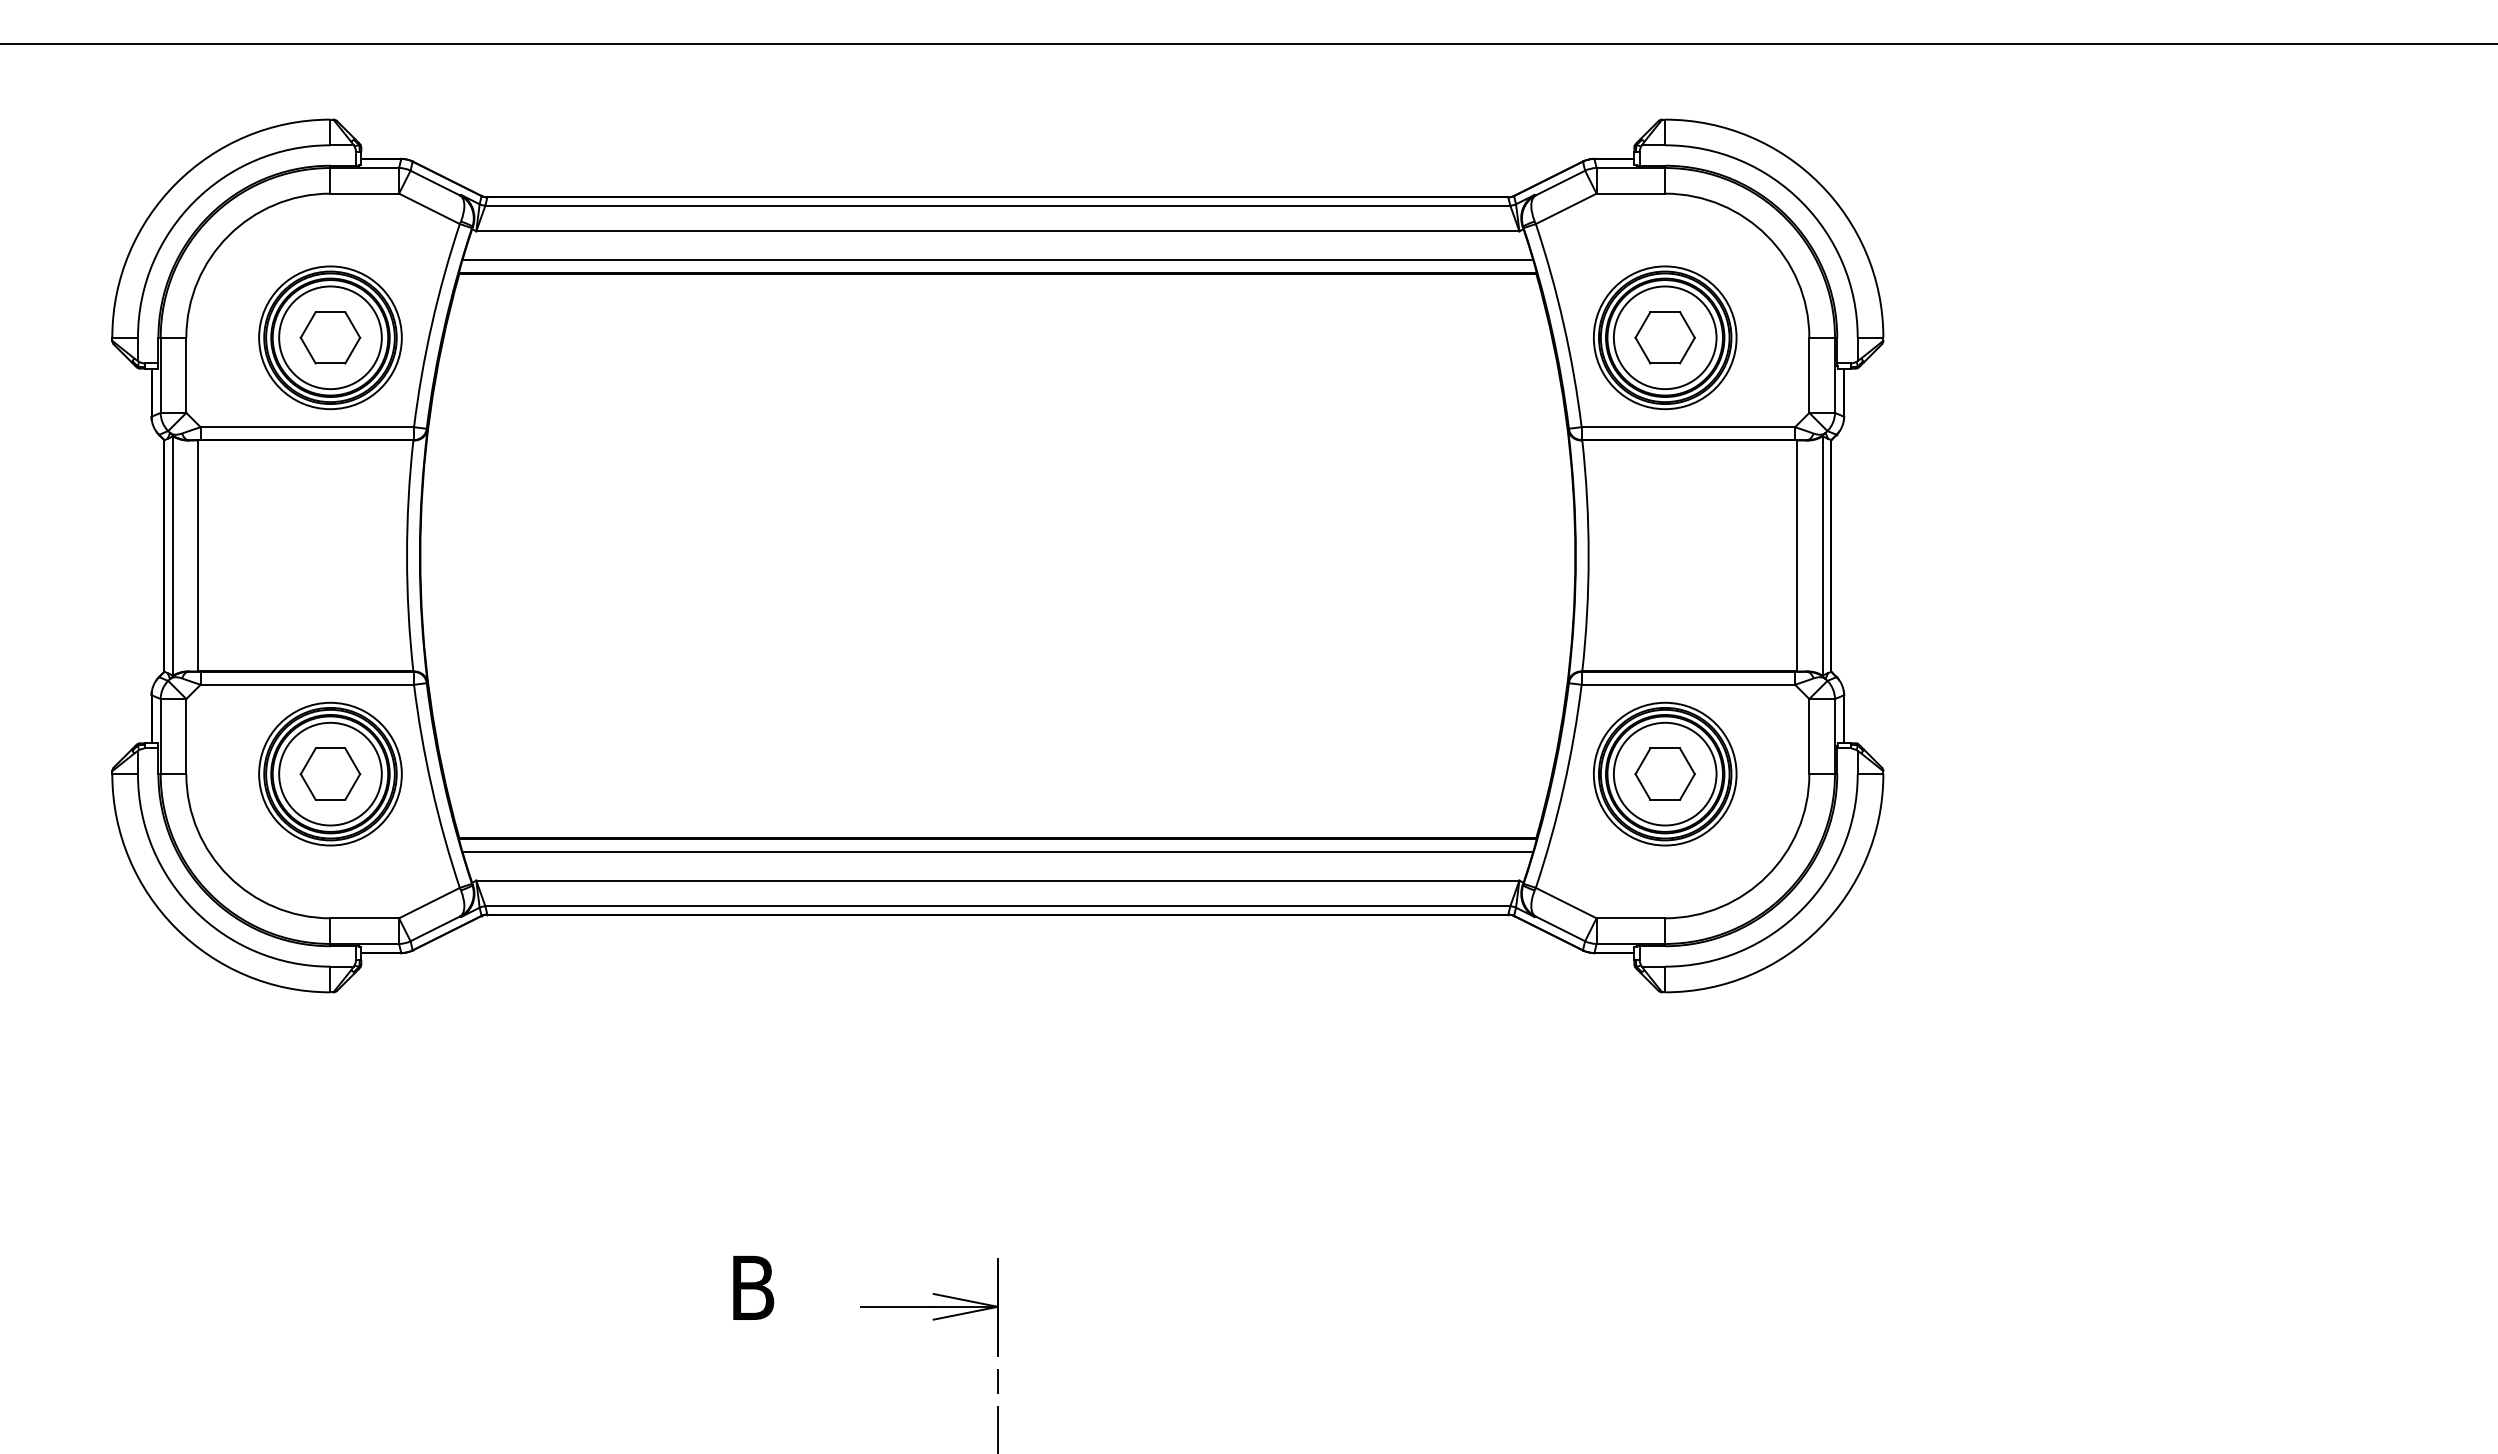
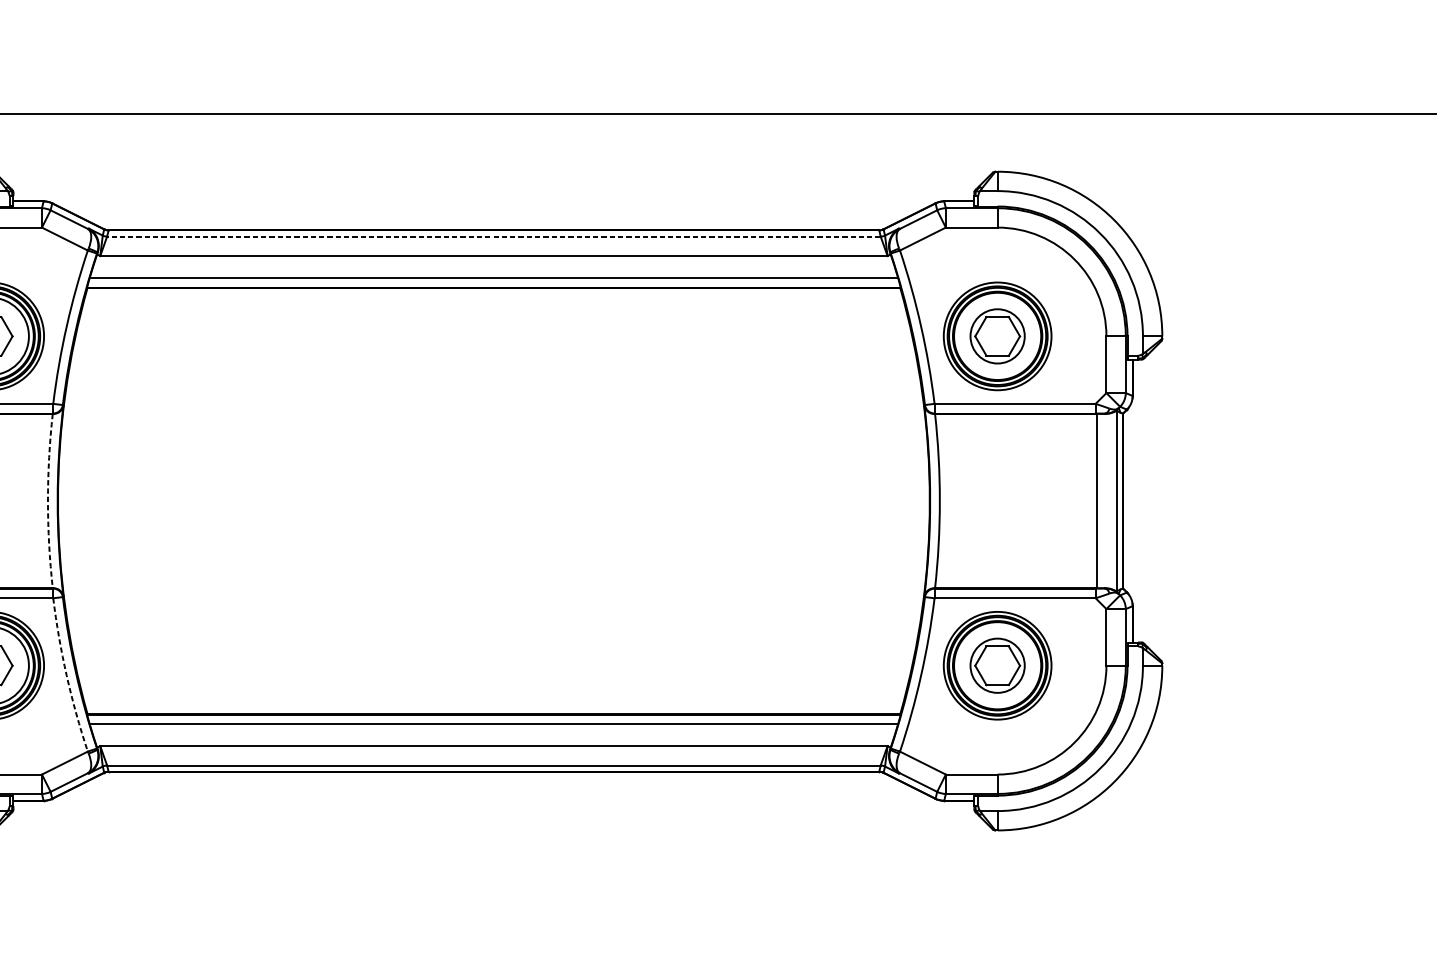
line: (997, 205) -> (493, 236), solid -> dashed
circle: (1664, 337) -> (997, 336), size x0.7
arc: (407, 555) -> (48, 500), solid -> dashed
circle: (1664, 773) -> (997, 665), size x0.7
arc: (431, 787) -> (66, 675), solid -> dashed

